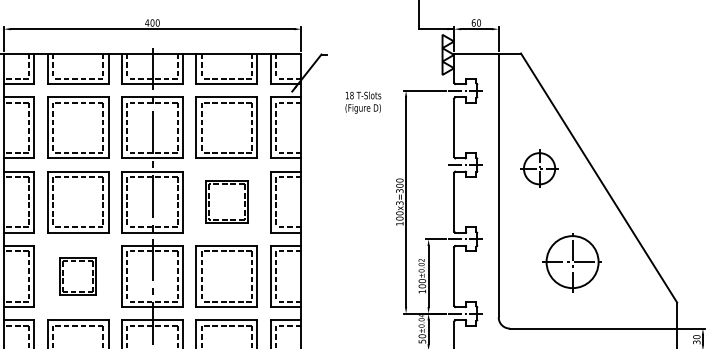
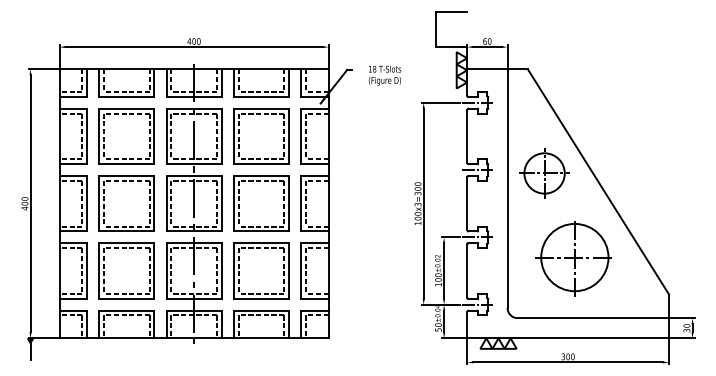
text: (362, 102) -> (384, 75), moved
part: (539, 168) -> (544, 173), size x1.43
part: (226, 201) -> (261, 203), size x1.43
part: (571, 262) -> (573, 258), size x1.43
part: (77, 275) -> (126, 270), size x1.67

